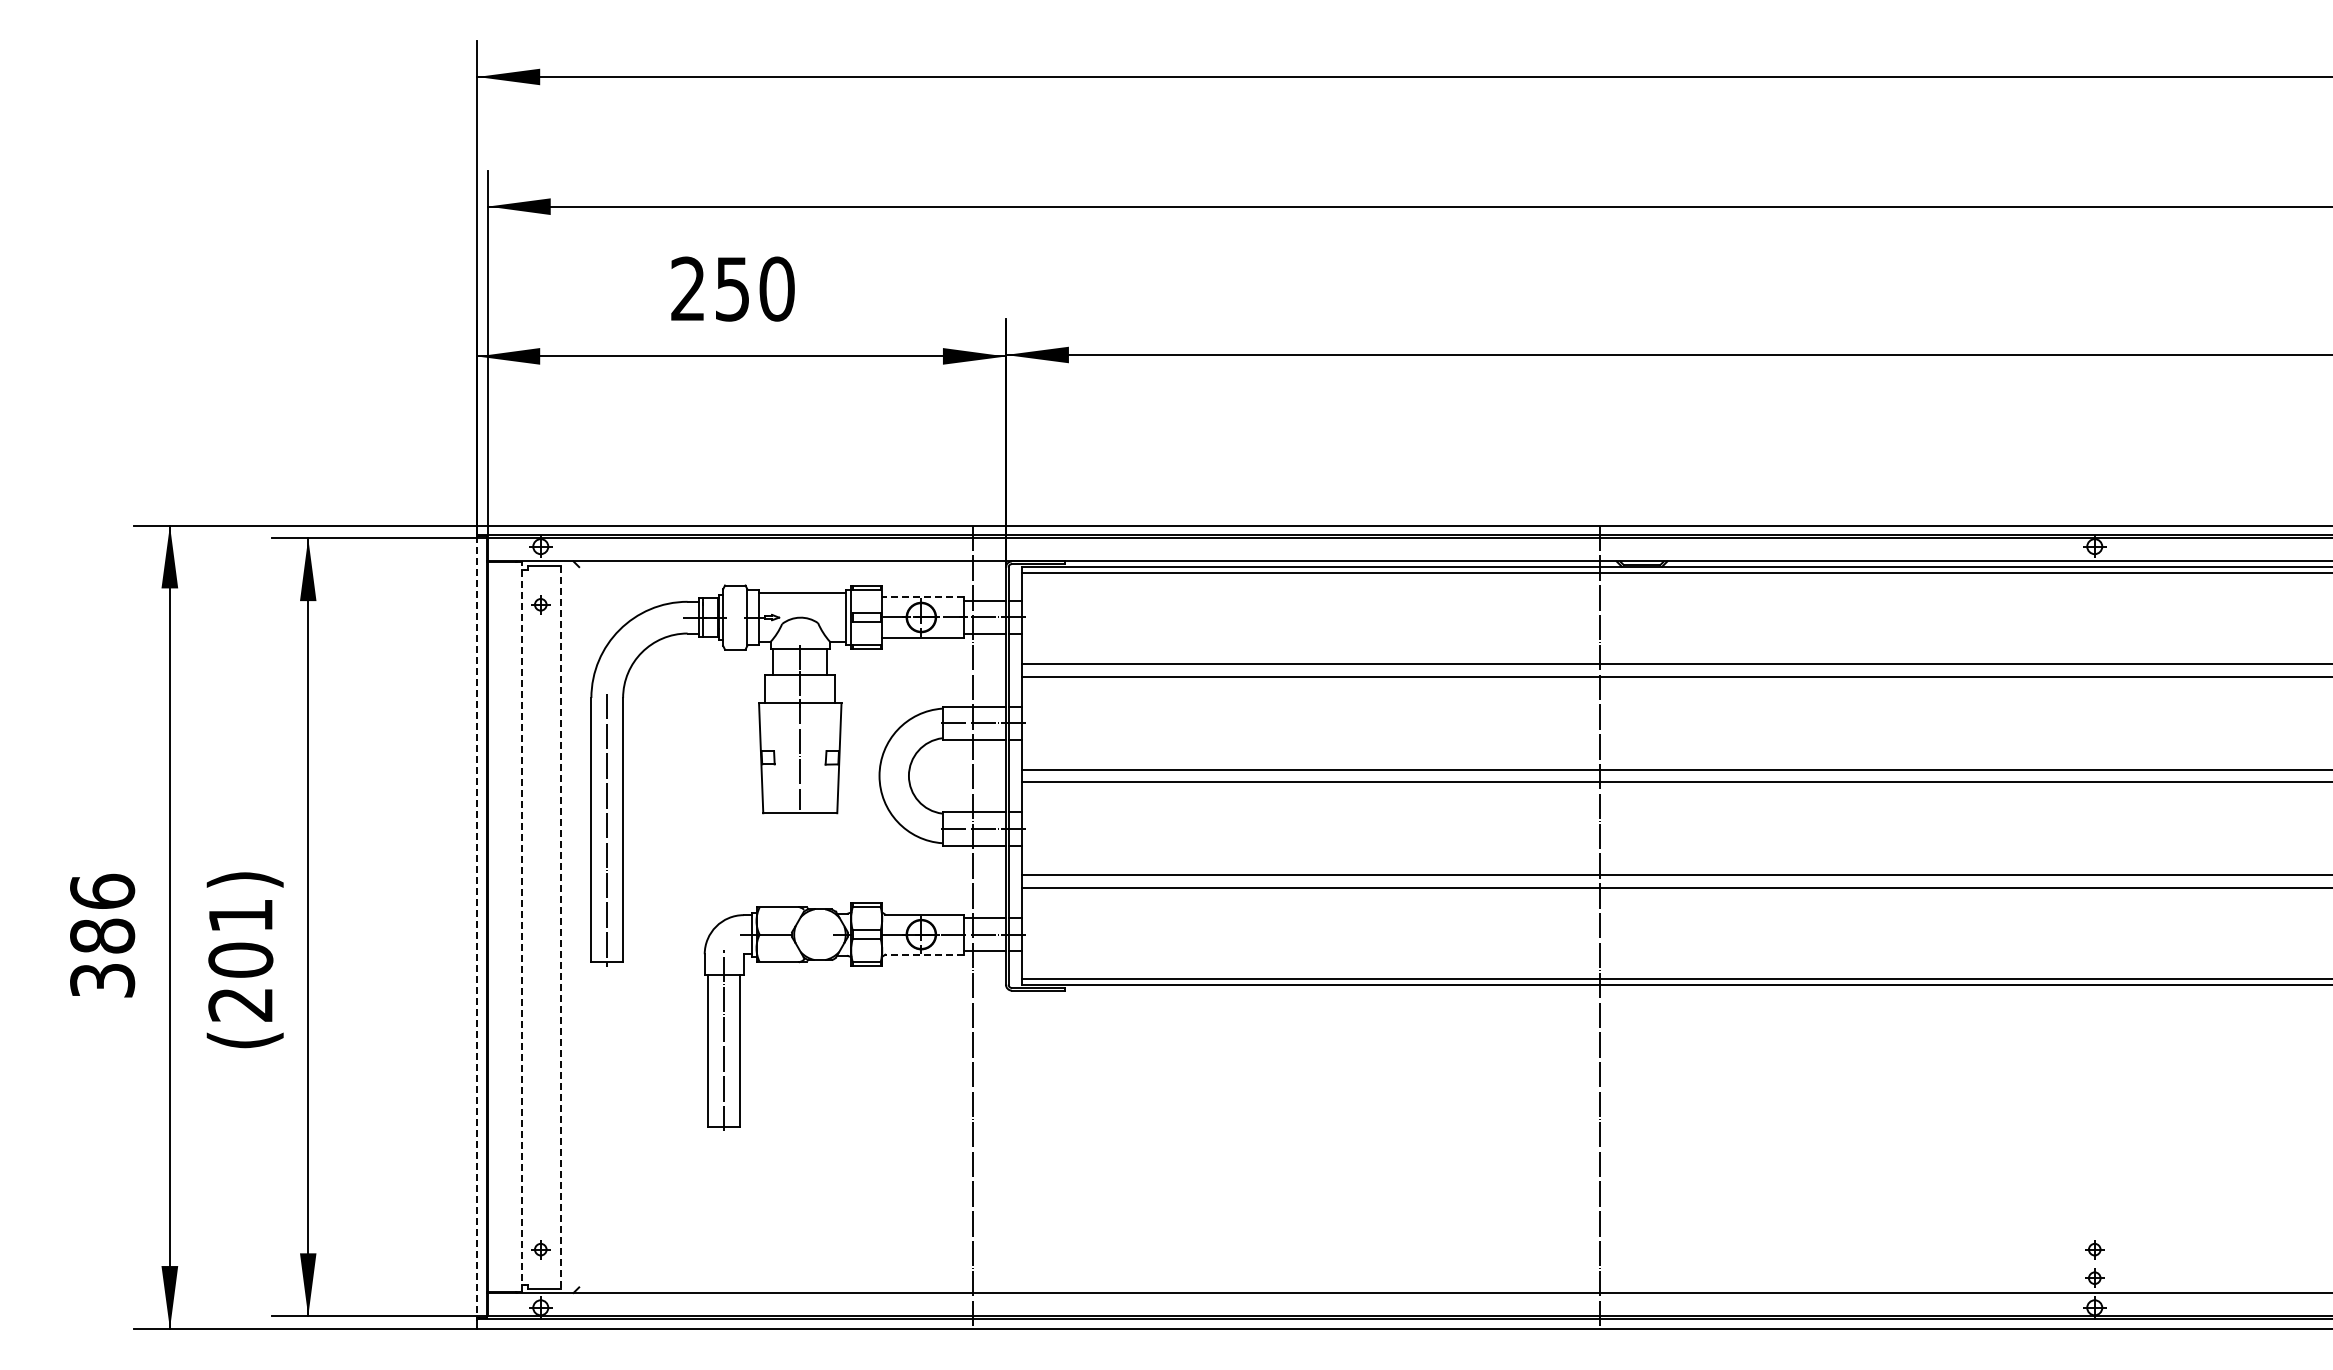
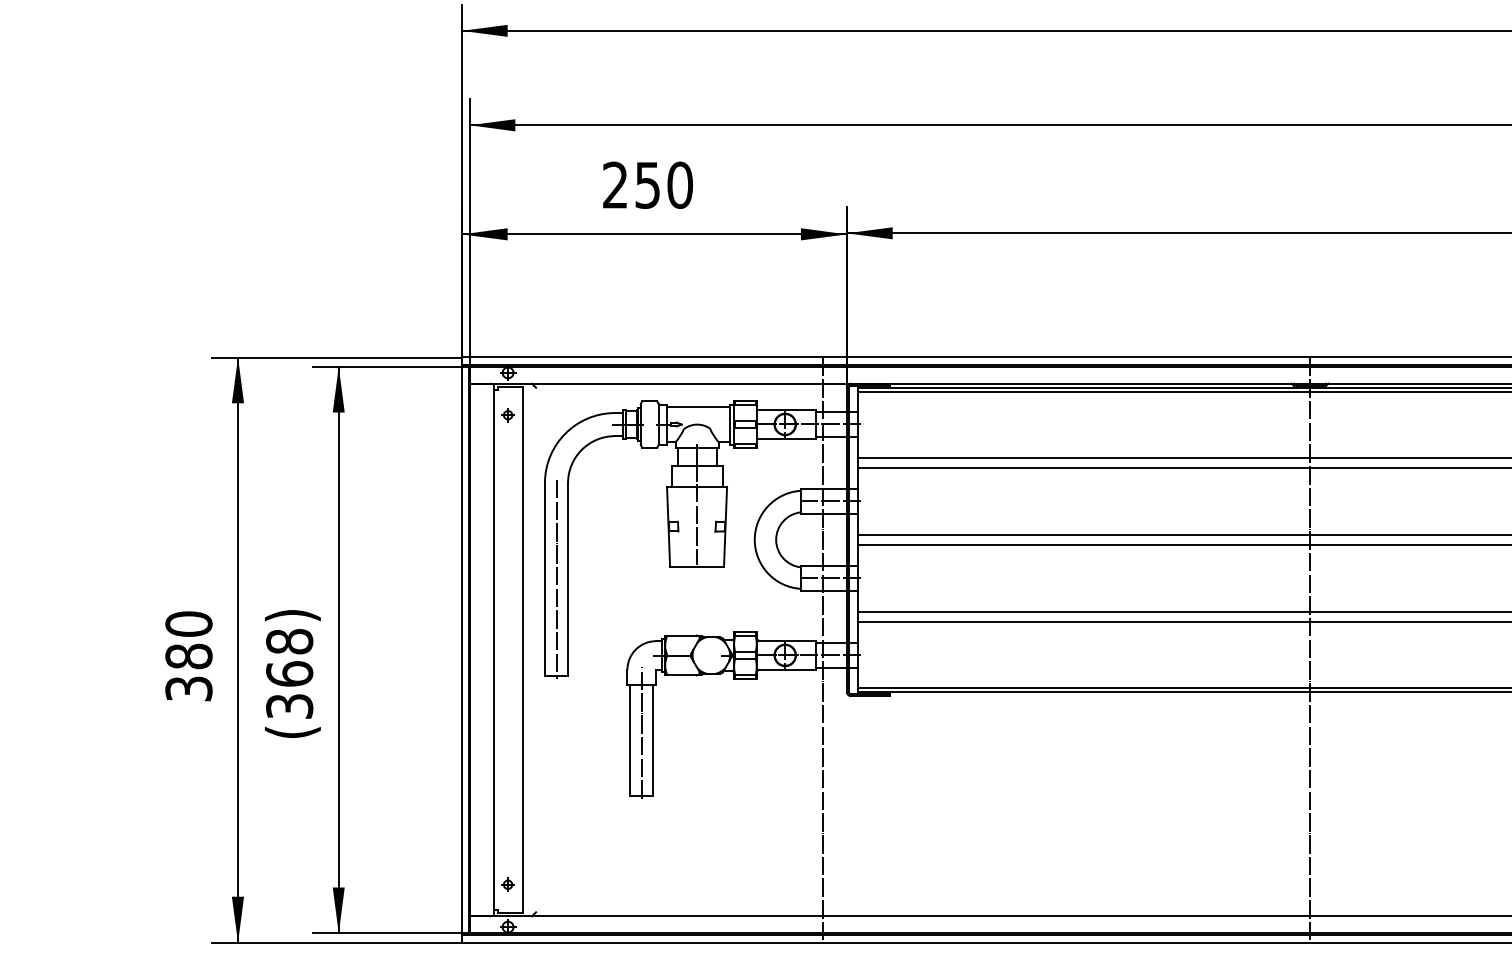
line: (922, 597) -> (786, 409), dashed -> solid
text: (102, 891) -> (188, 623), 386 -> 380
line: (521, 926) -> (494, 649), dashed -> solid
line: (1600, 926) -> (1310, 649), moved
line: (477, 927) -> (462, 650), dashed -> solid
line: (561, 927) -> (523, 650), dashed -> solid
line: (923, 954) -> (786, 669), dashed -> solid
text: (240, 959) -> (289, 673), 201 -> 368

